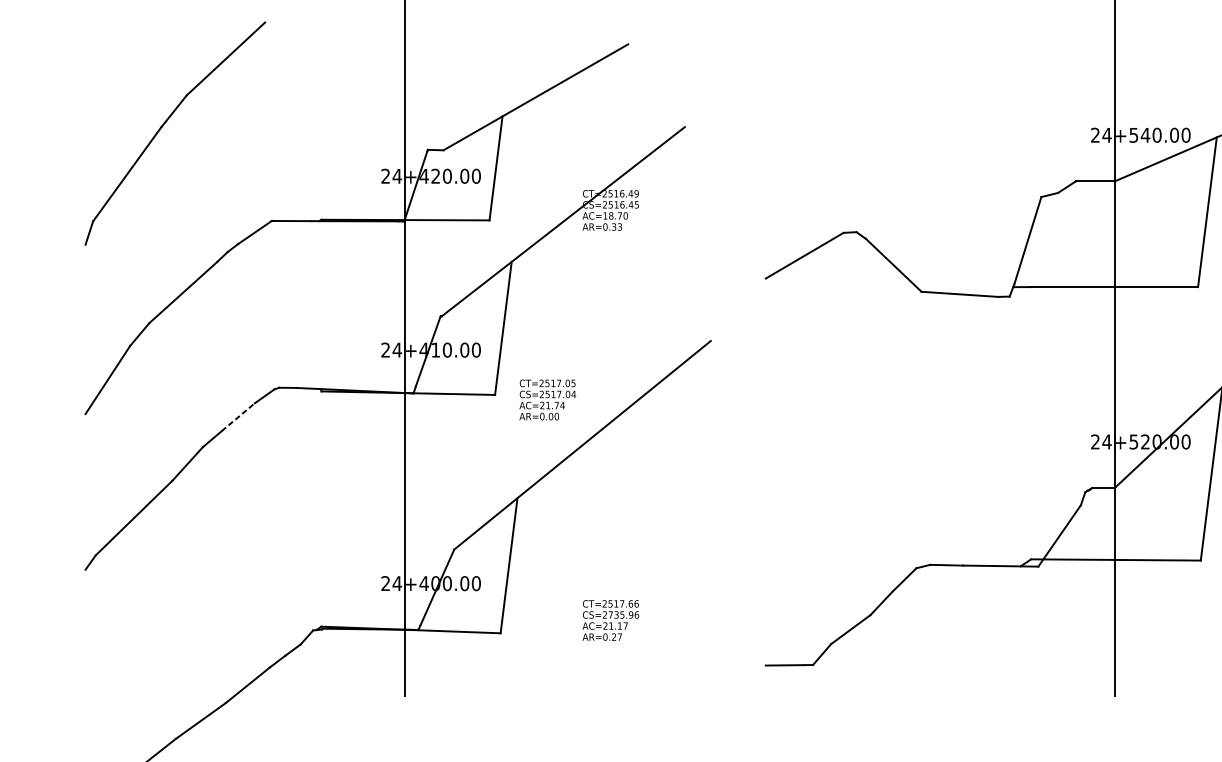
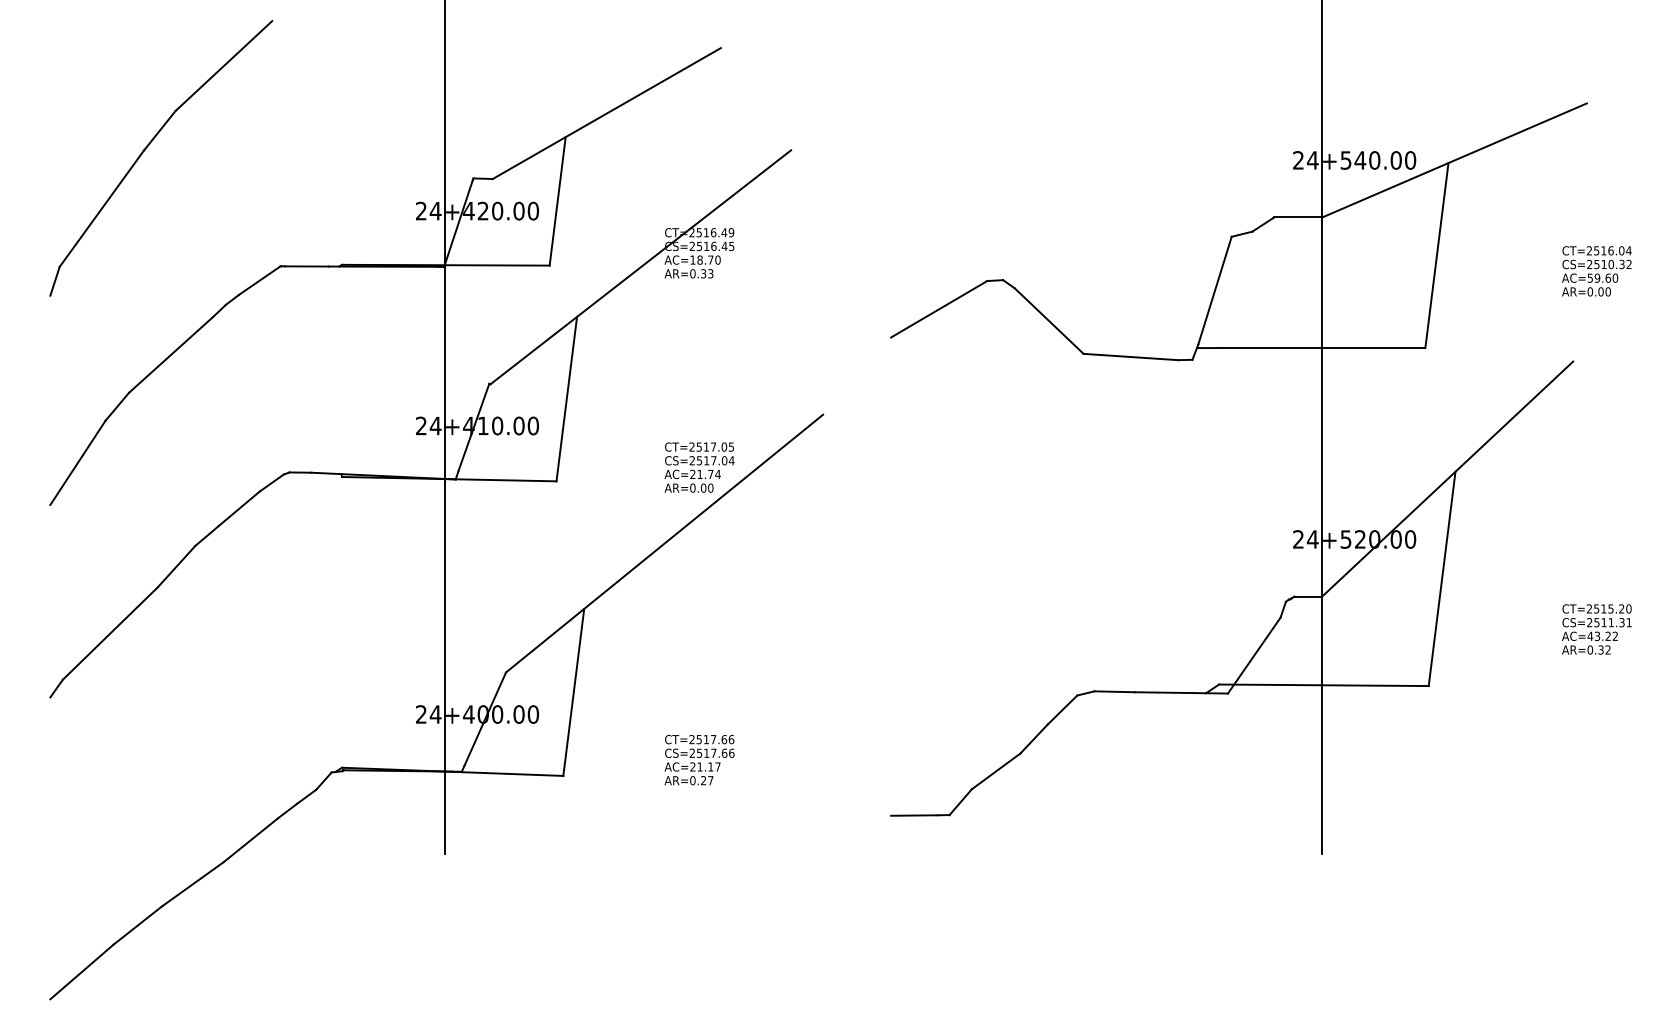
text: (547, 399) -> (699, 467), moved
line: (238, 416) -> (239, 508), dashed -> solid
text: (621, 614) -> (712, 752), CS=2735.96 -> CS=2517.66

